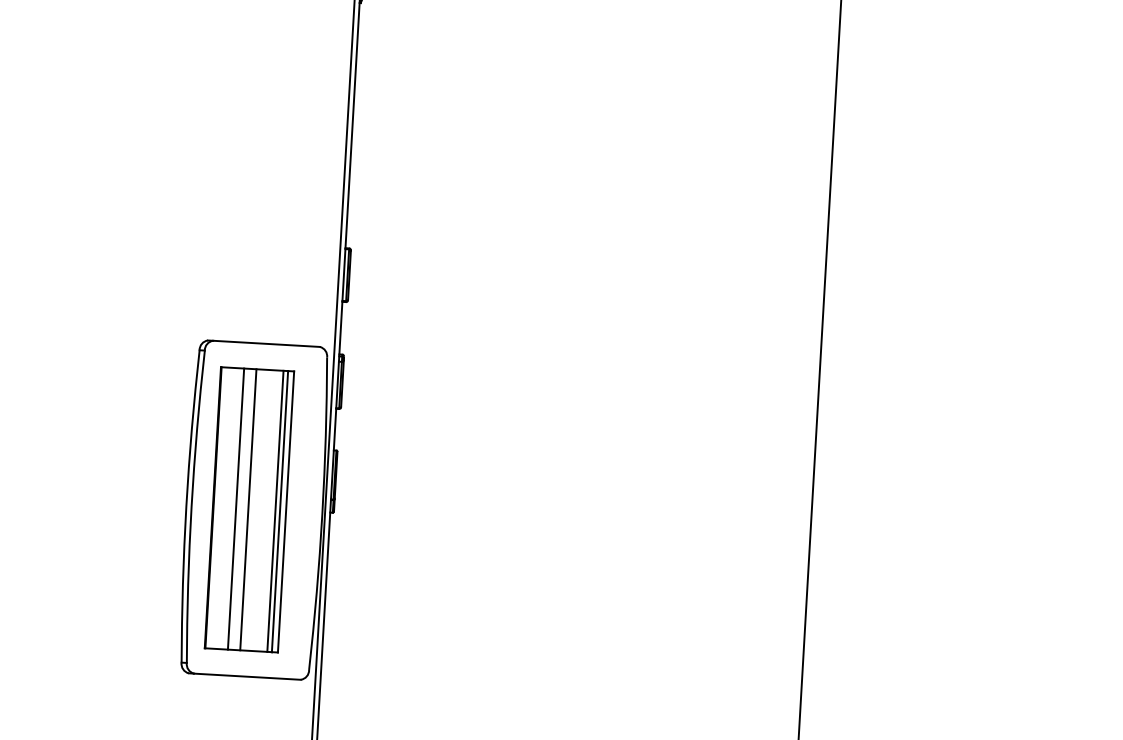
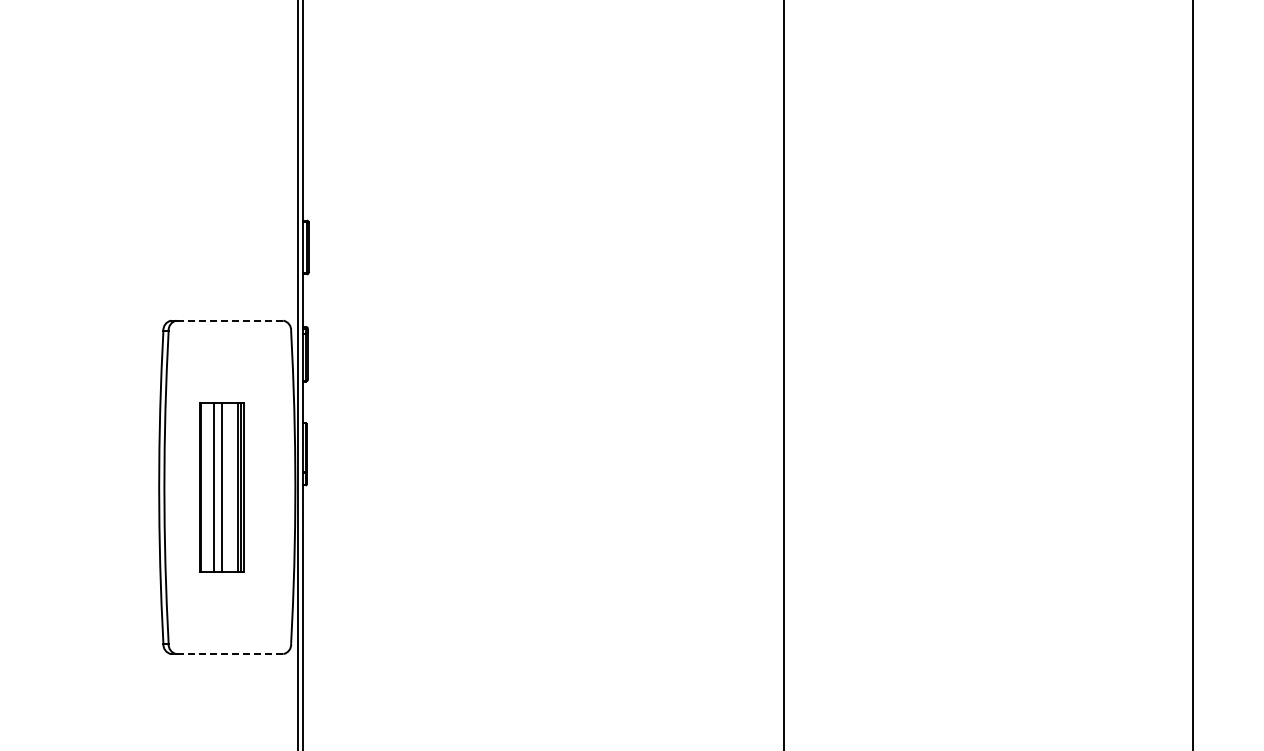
line: (266, 343) -> (229, 320), solid -> dashed
part: (249, 509) -> (222, 487), size x0.6
line: (247, 677) -> (230, 654), solid -> dashed

